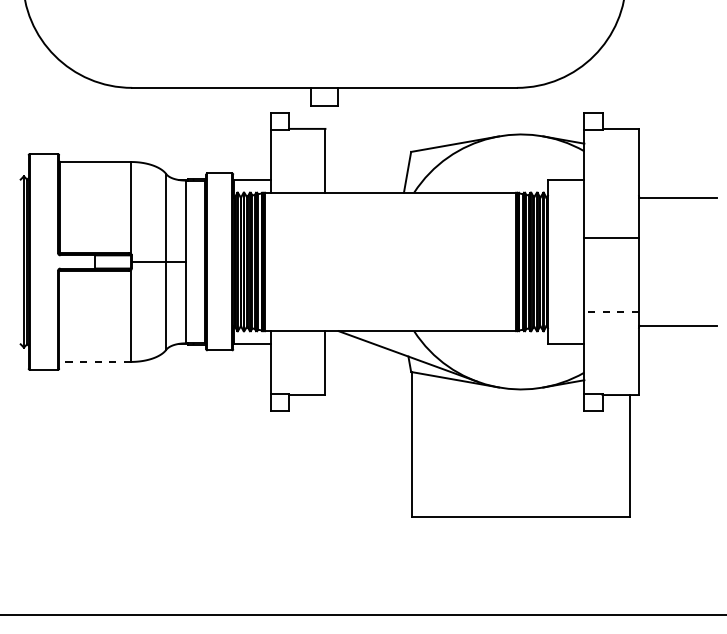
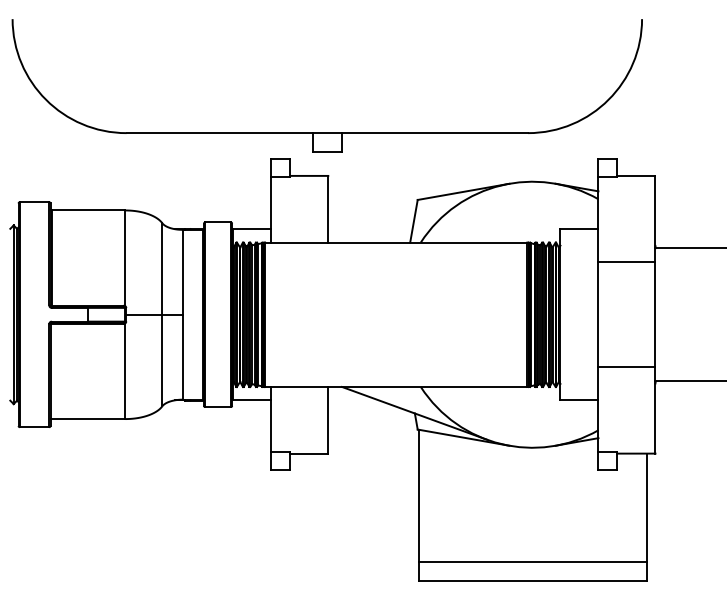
line: (611, 237) -> (626, 262), moved
line: (611, 312) -> (626, 367), dashed -> solid
line: (95, 361) -> (88, 418), dashed -> solid
line: (520, 498) -> (531, 561), added

